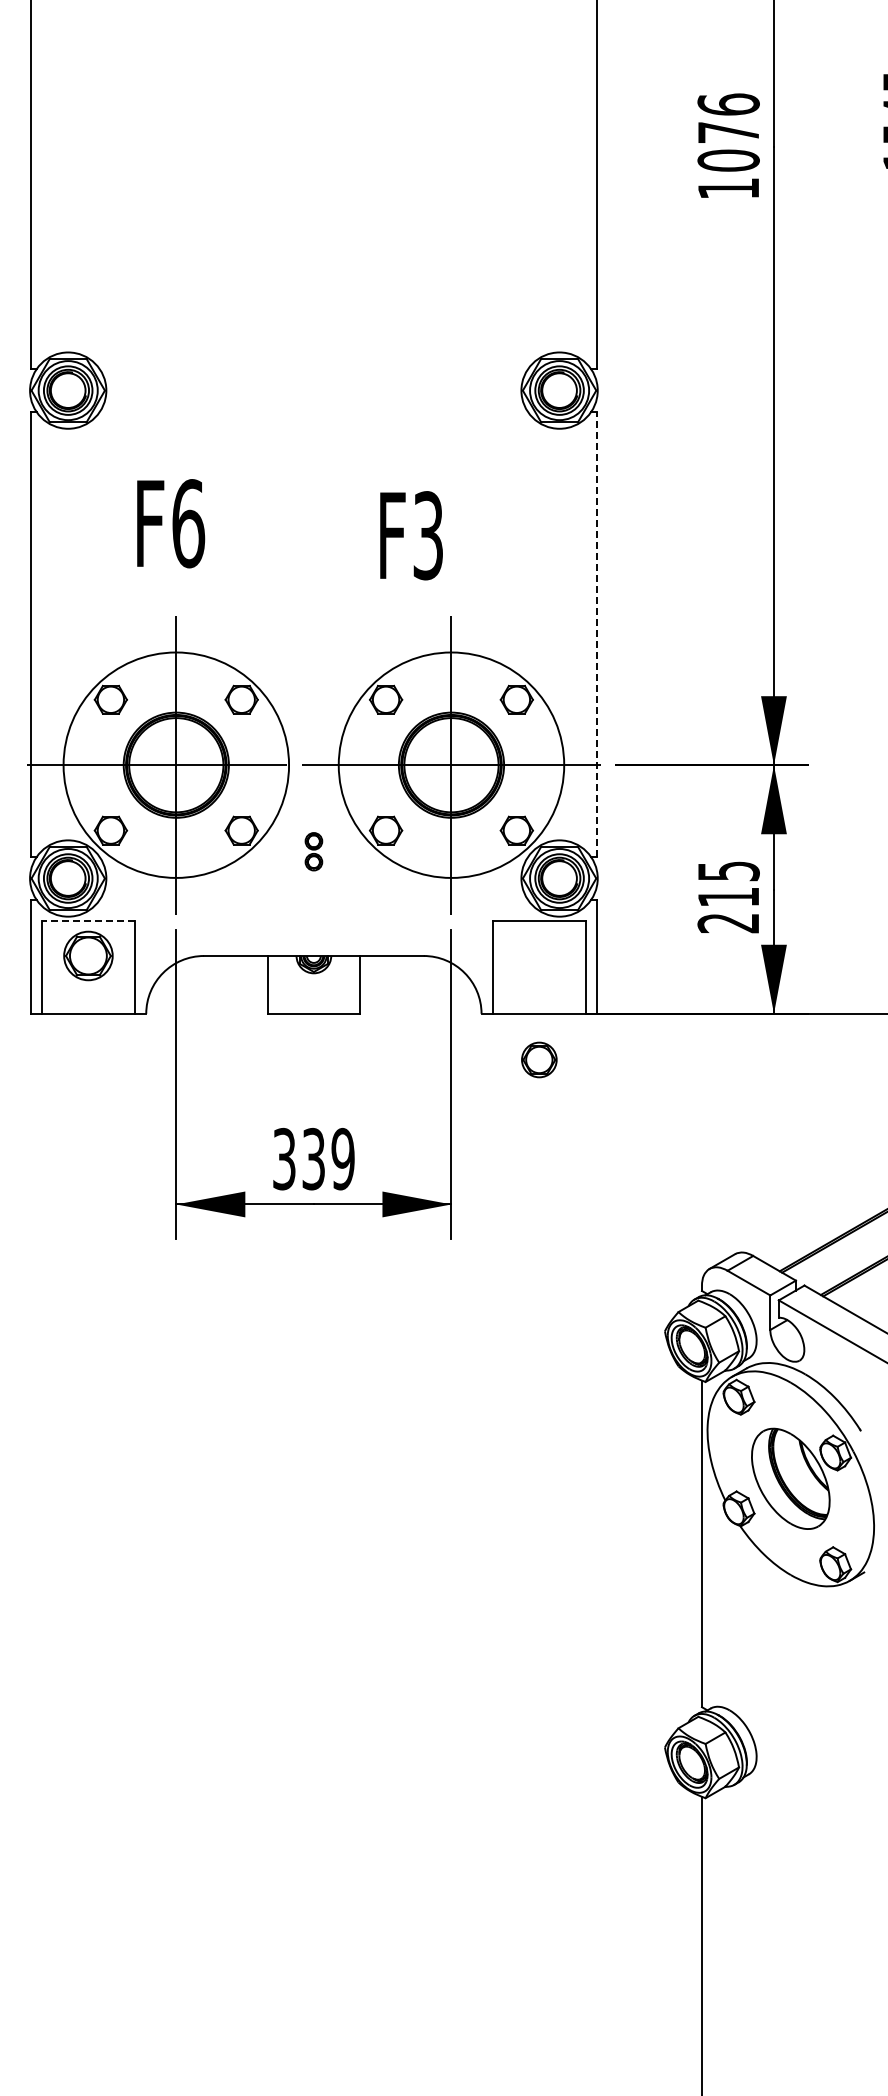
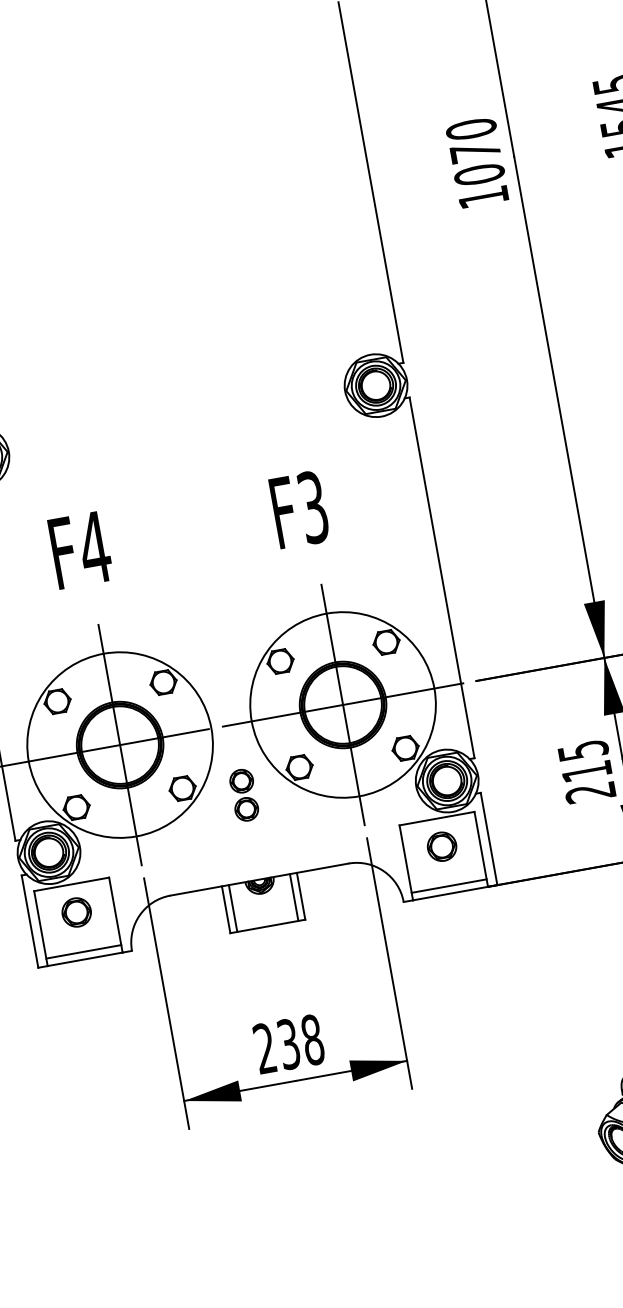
text: (728, 104) -> (471, 129), 1076 -> 1070
text: (188, 523) -> (94, 547), F6 -> F4
text: (411, 535) -> (299, 509), moved
line: (597, 634) -> (442, 577), dashed -> solid
part: (313, 851) -> (243, 795), size x1.67
line: (87, 921) -> (70, 884), dashed -> solid
part: (88, 955) -> (76, 912), size x0.71
line: (276, 984) -> (233, 908), added
line: (351, 984) -> (294, 897), added
line: (88, 1004) -> (83, 951), added
line: (539, 1004) -> (449, 886), added
part: (539, 1059) -> (442, 846), moved
text: (313, 1159) -> (288, 1044), 339 -> 238

